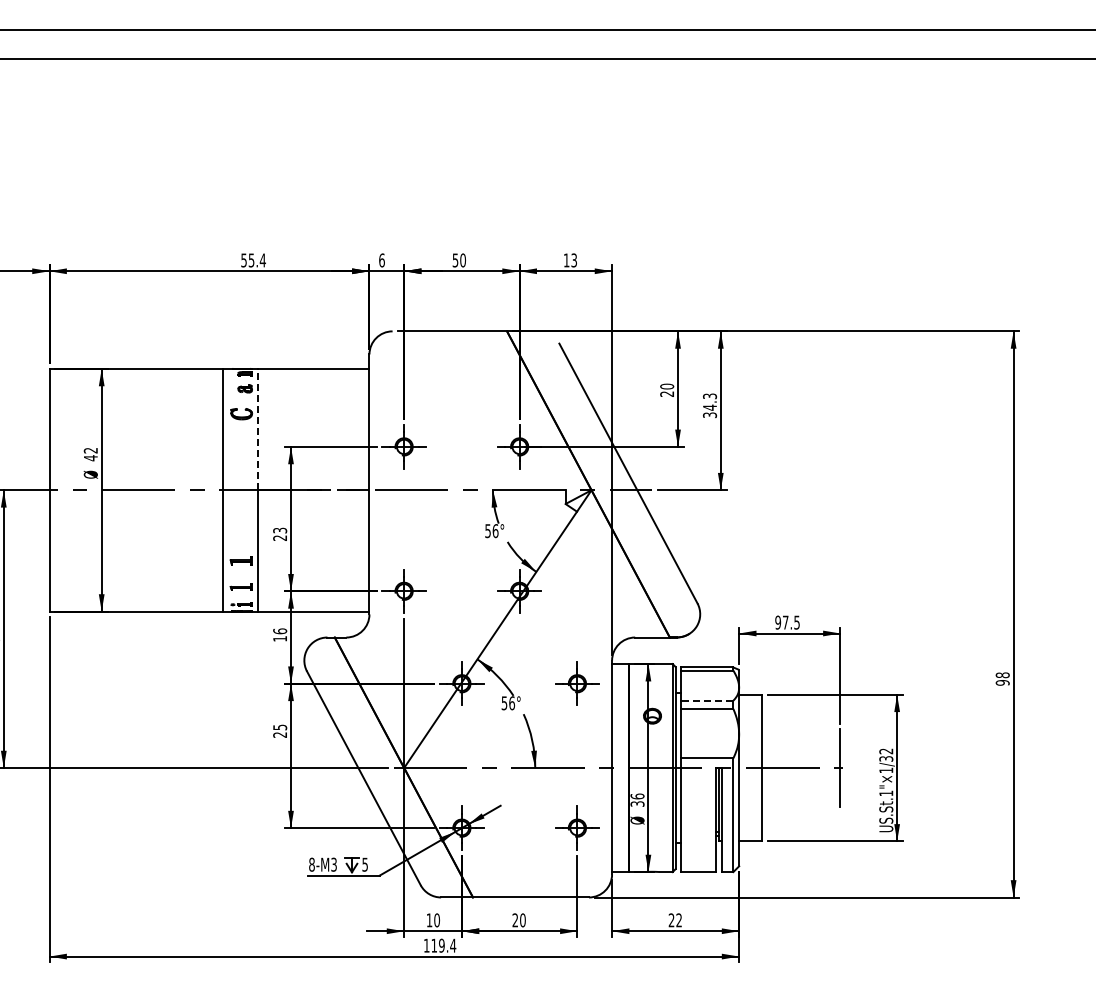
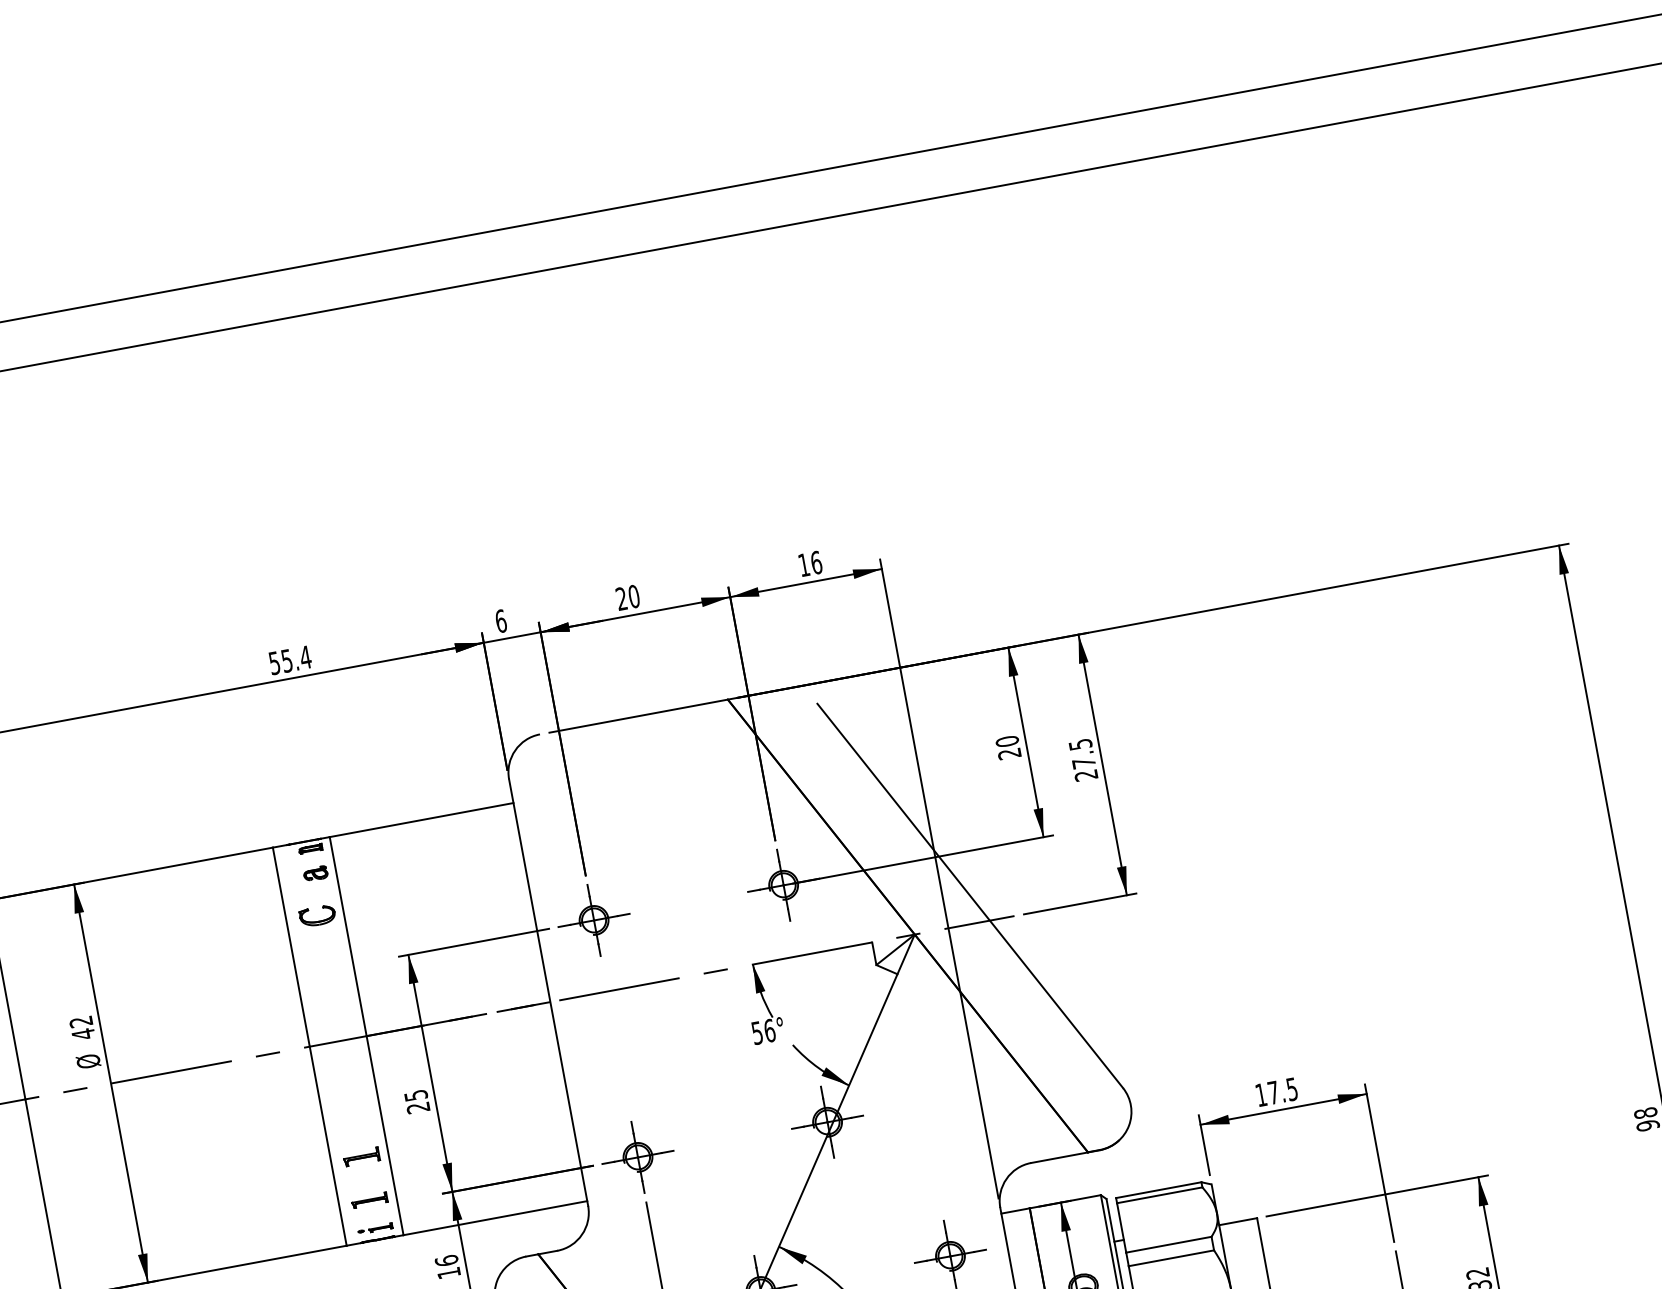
text: (455, 260) -> (621, 598), 50 -> 20
text: (574, 260) -> (816, 562), 13 -> 16
text: (709, 405) -> (1082, 759), 34.3 -> 27.5
line: (257, 429) -> (348, 936), dashed -> solid
text: (279, 530) -> (415, 1095), 23 -> 25
text: (778, 622) -> (1261, 1094), 97.5 -> 17.5
line: (707, 700) -> (1168, 1244), dashed -> solid

